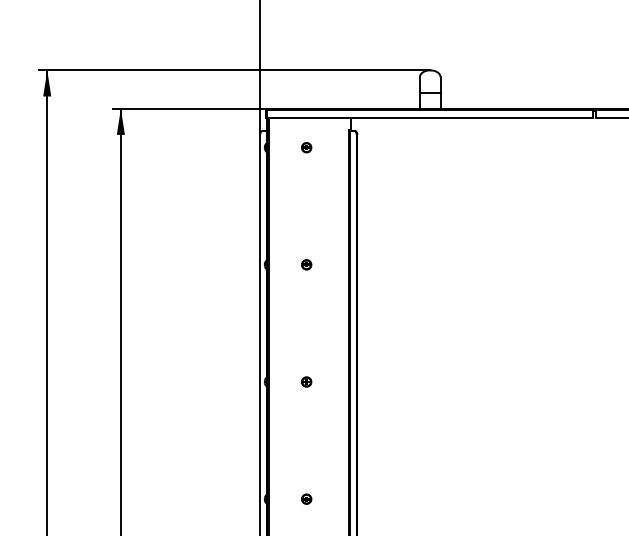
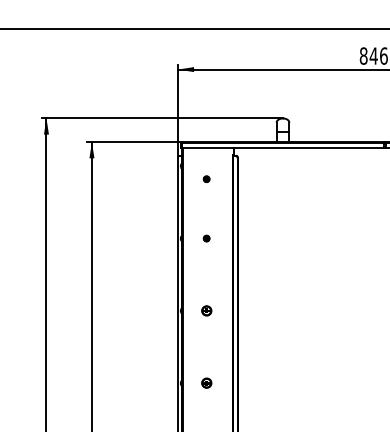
part: (306, 146) -> (206, 178), moved
part: (306, 381) -> (206, 310), size x1.6
part: (306, 499) -> (206, 383), size x1.6

